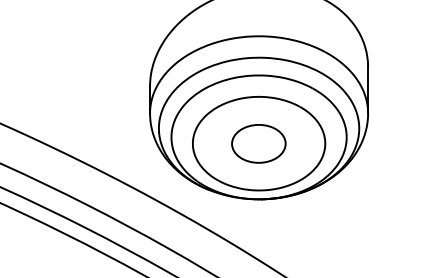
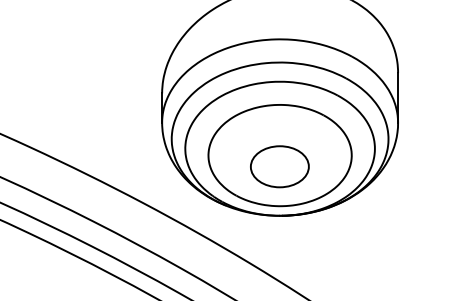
part: (258, 143) -> (279, 166), moved

